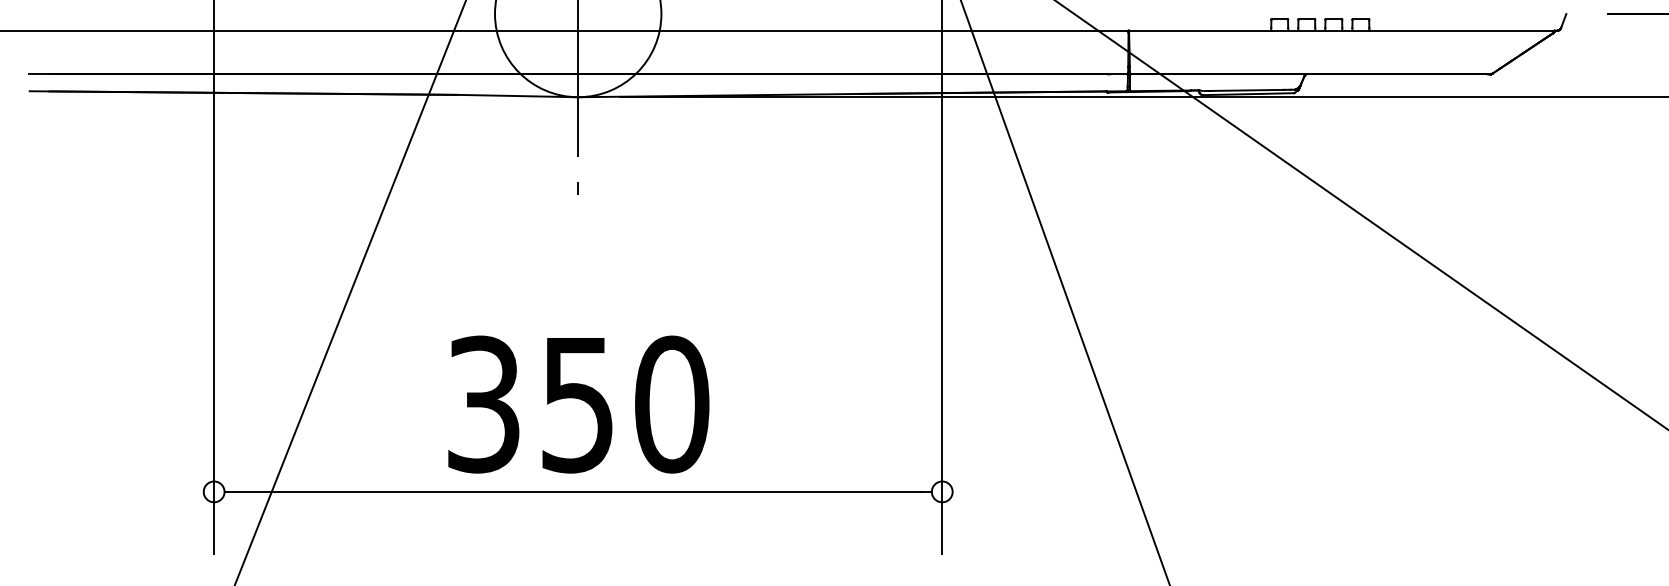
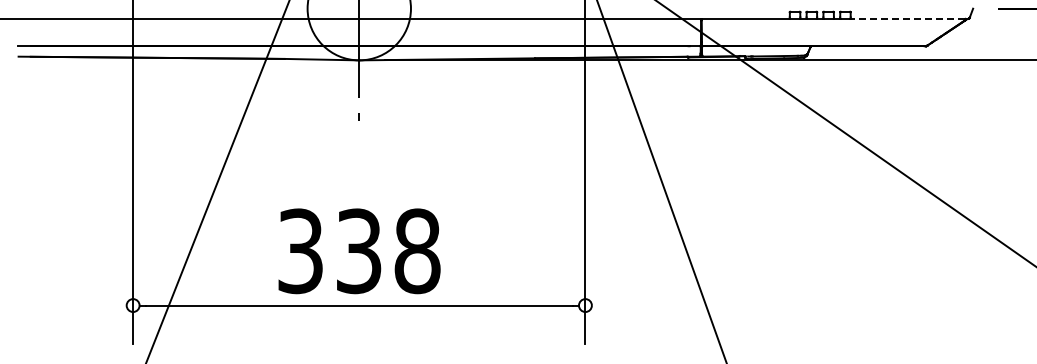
line: (1460, 31) -> (907, 19), solid -> dashed
text: (625, 403) -> (388, 250), 350 -> 338

